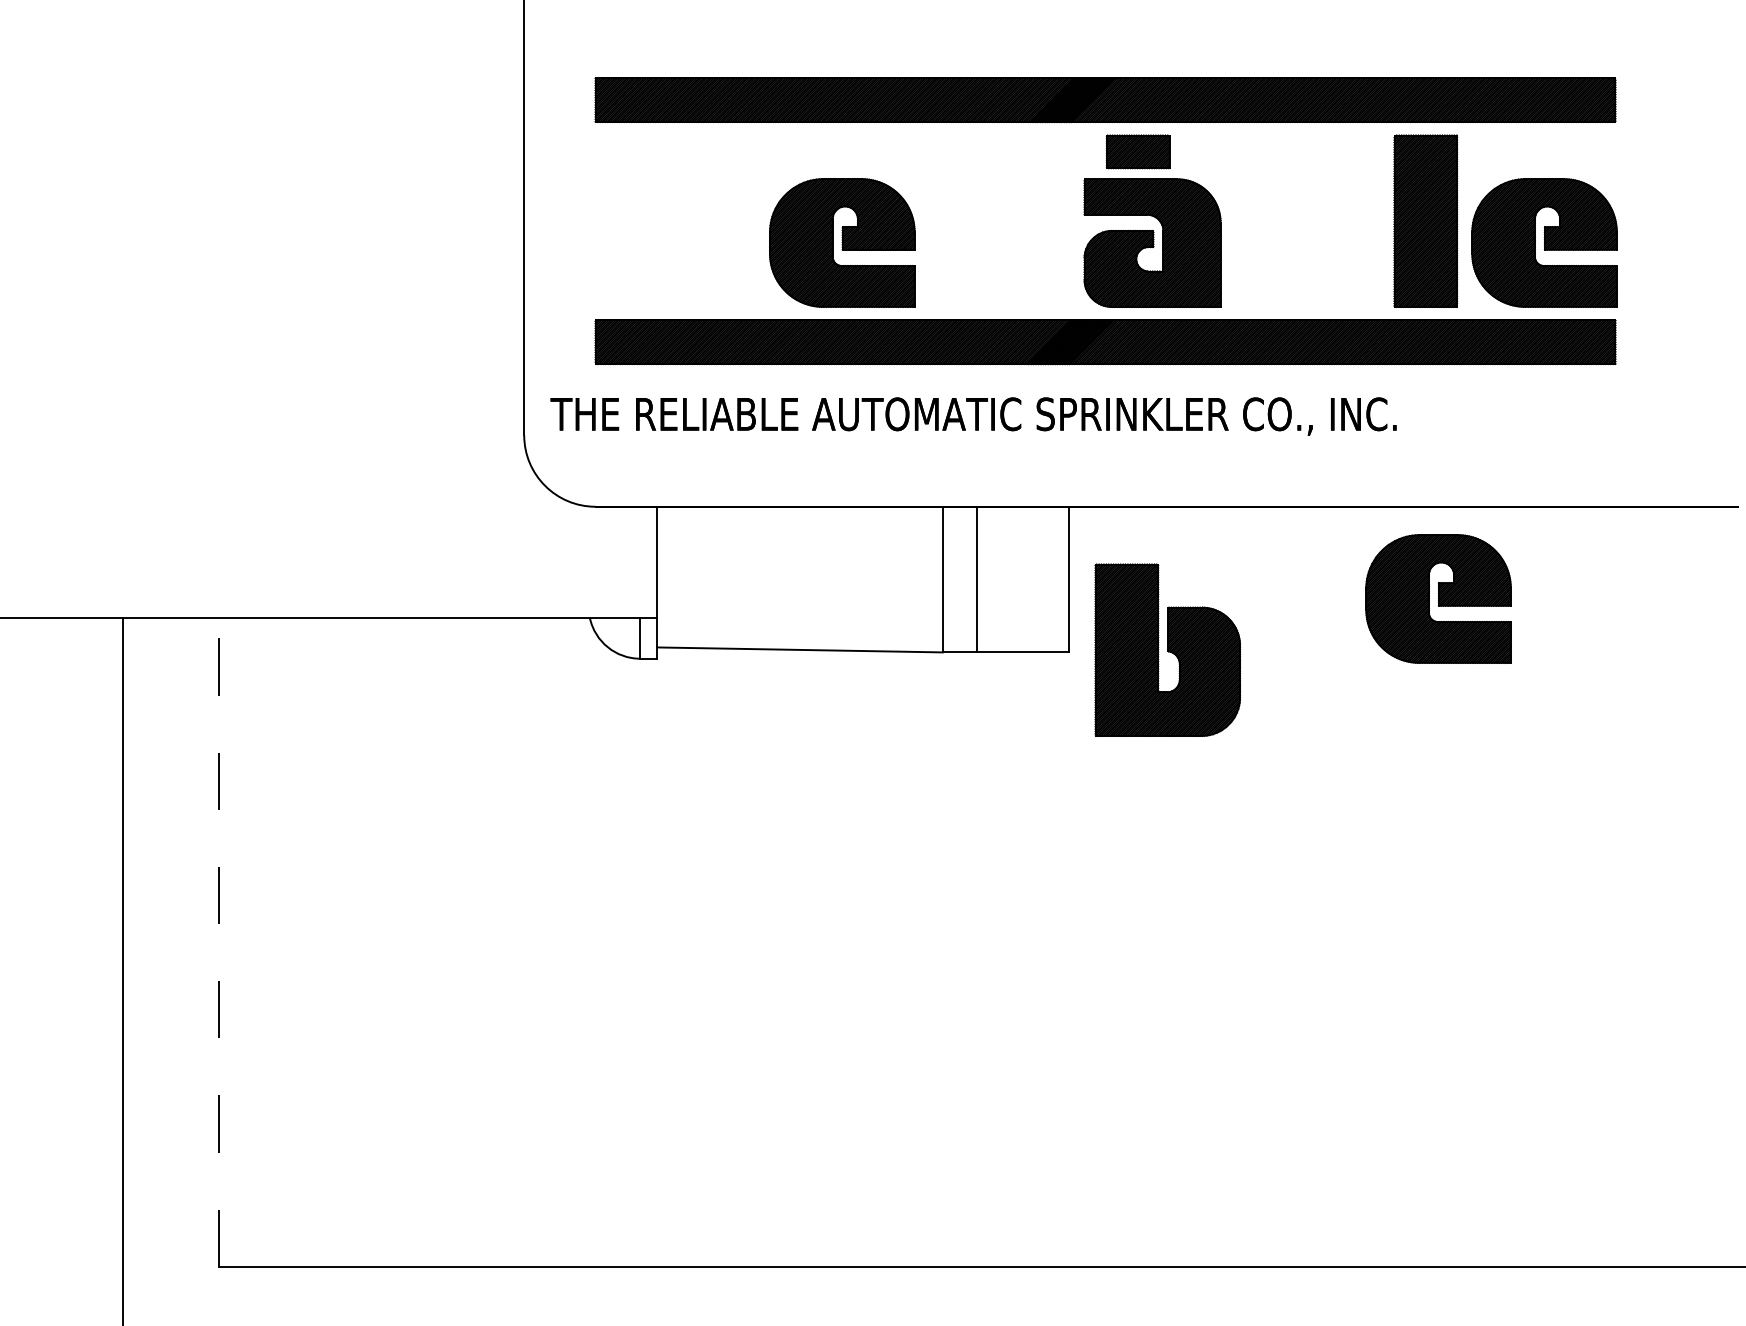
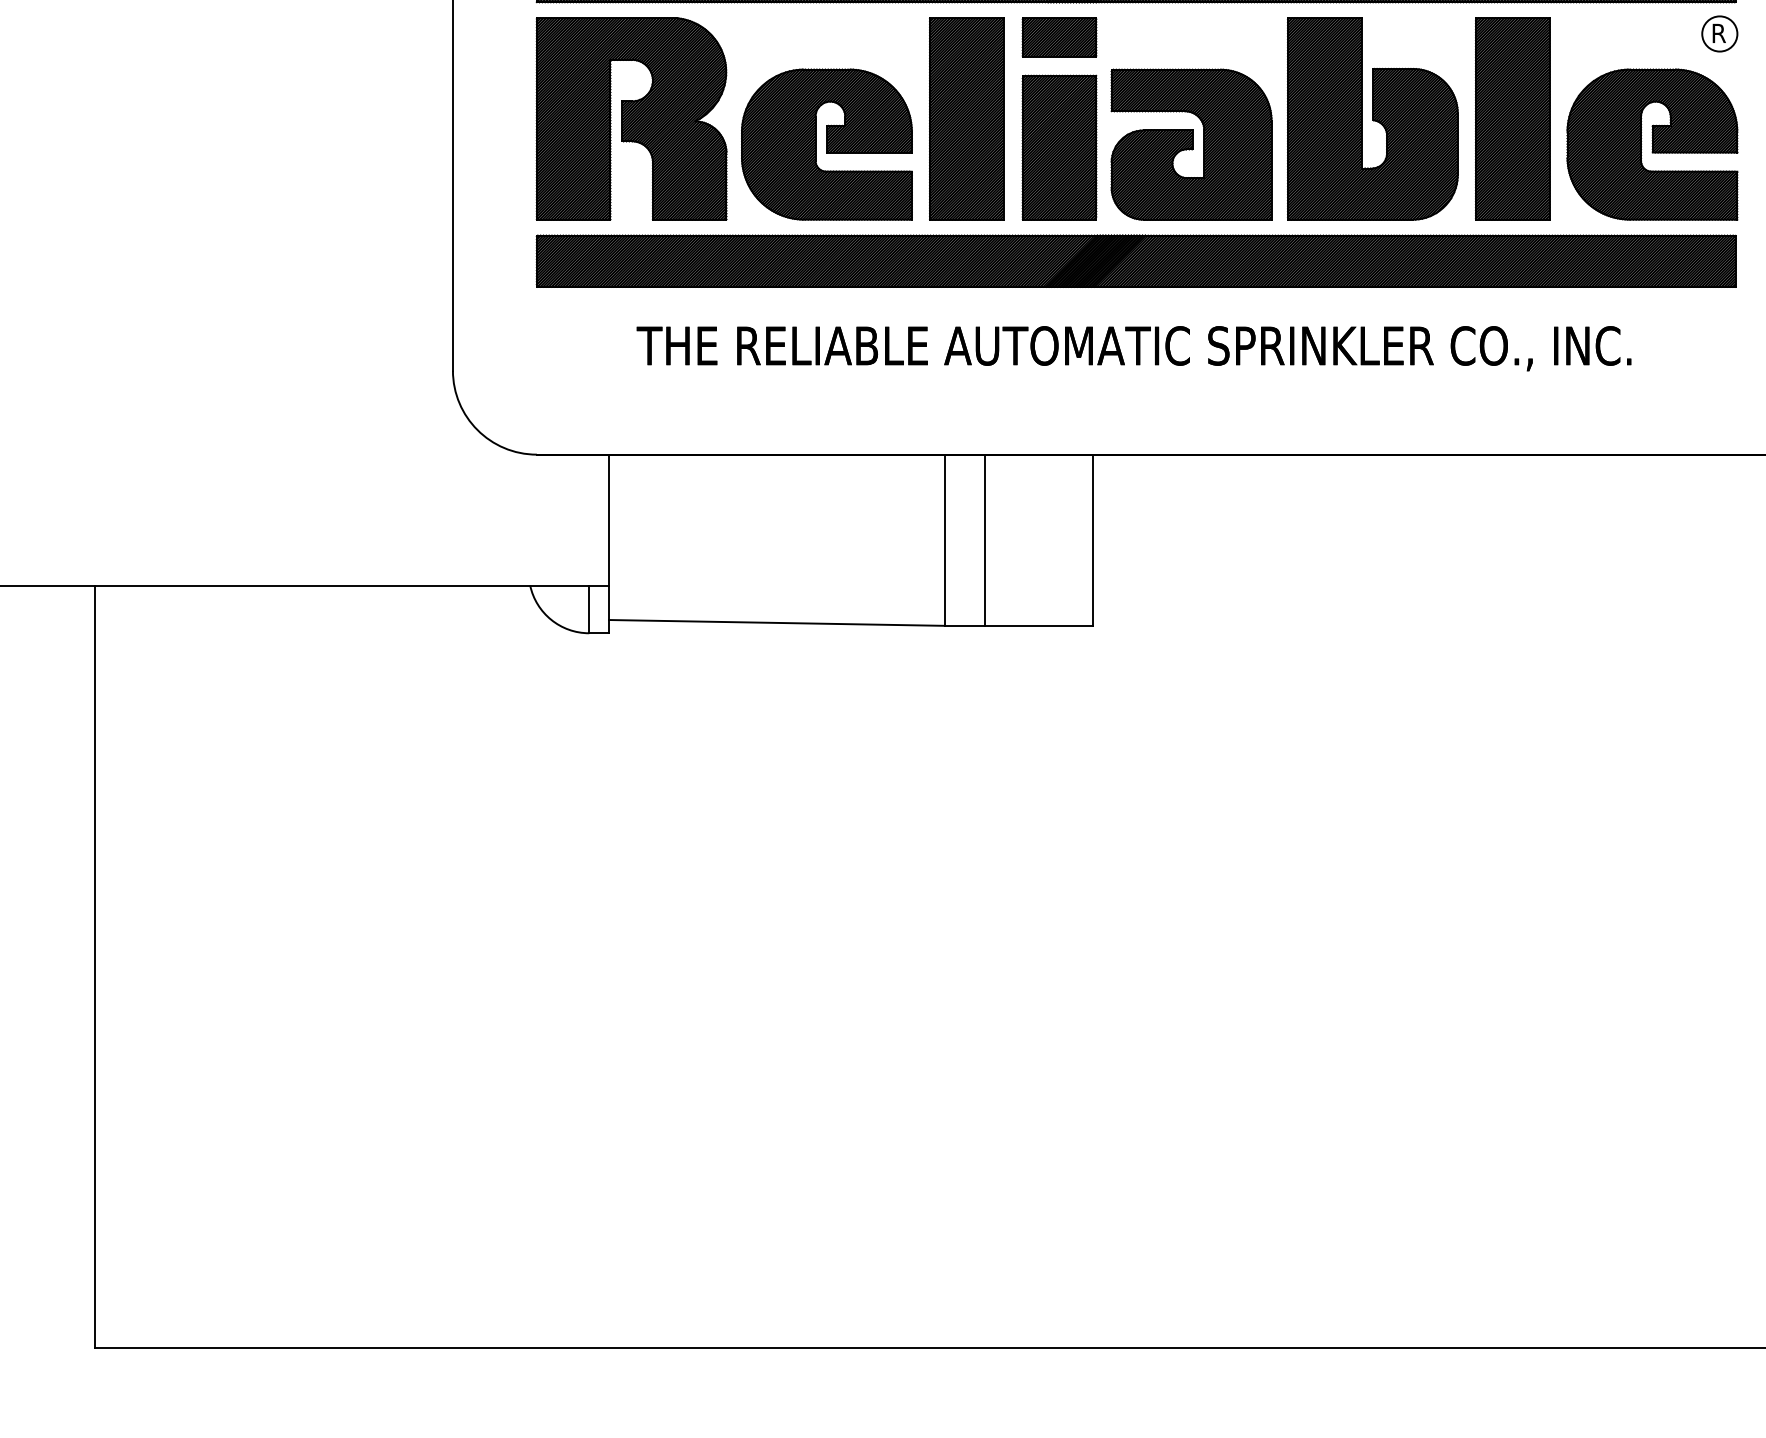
part: (1601, 148) -> (1719, 33), added
part: (1137, 151) -> (1058, 37), moved
part: (675, 220) -> (630, 118), added
part: (961, 220) -> (966, 118), added
part: (1039, 245) -> (1058, 147), added
text: (973, 416) -> (1133, 348), moved
part: (1438, 598) -> (1527, 562), removed
part: (1167, 649) -> (1372, 118), moved
line: (219, 941) -> (94, 965), dashed -> solid

